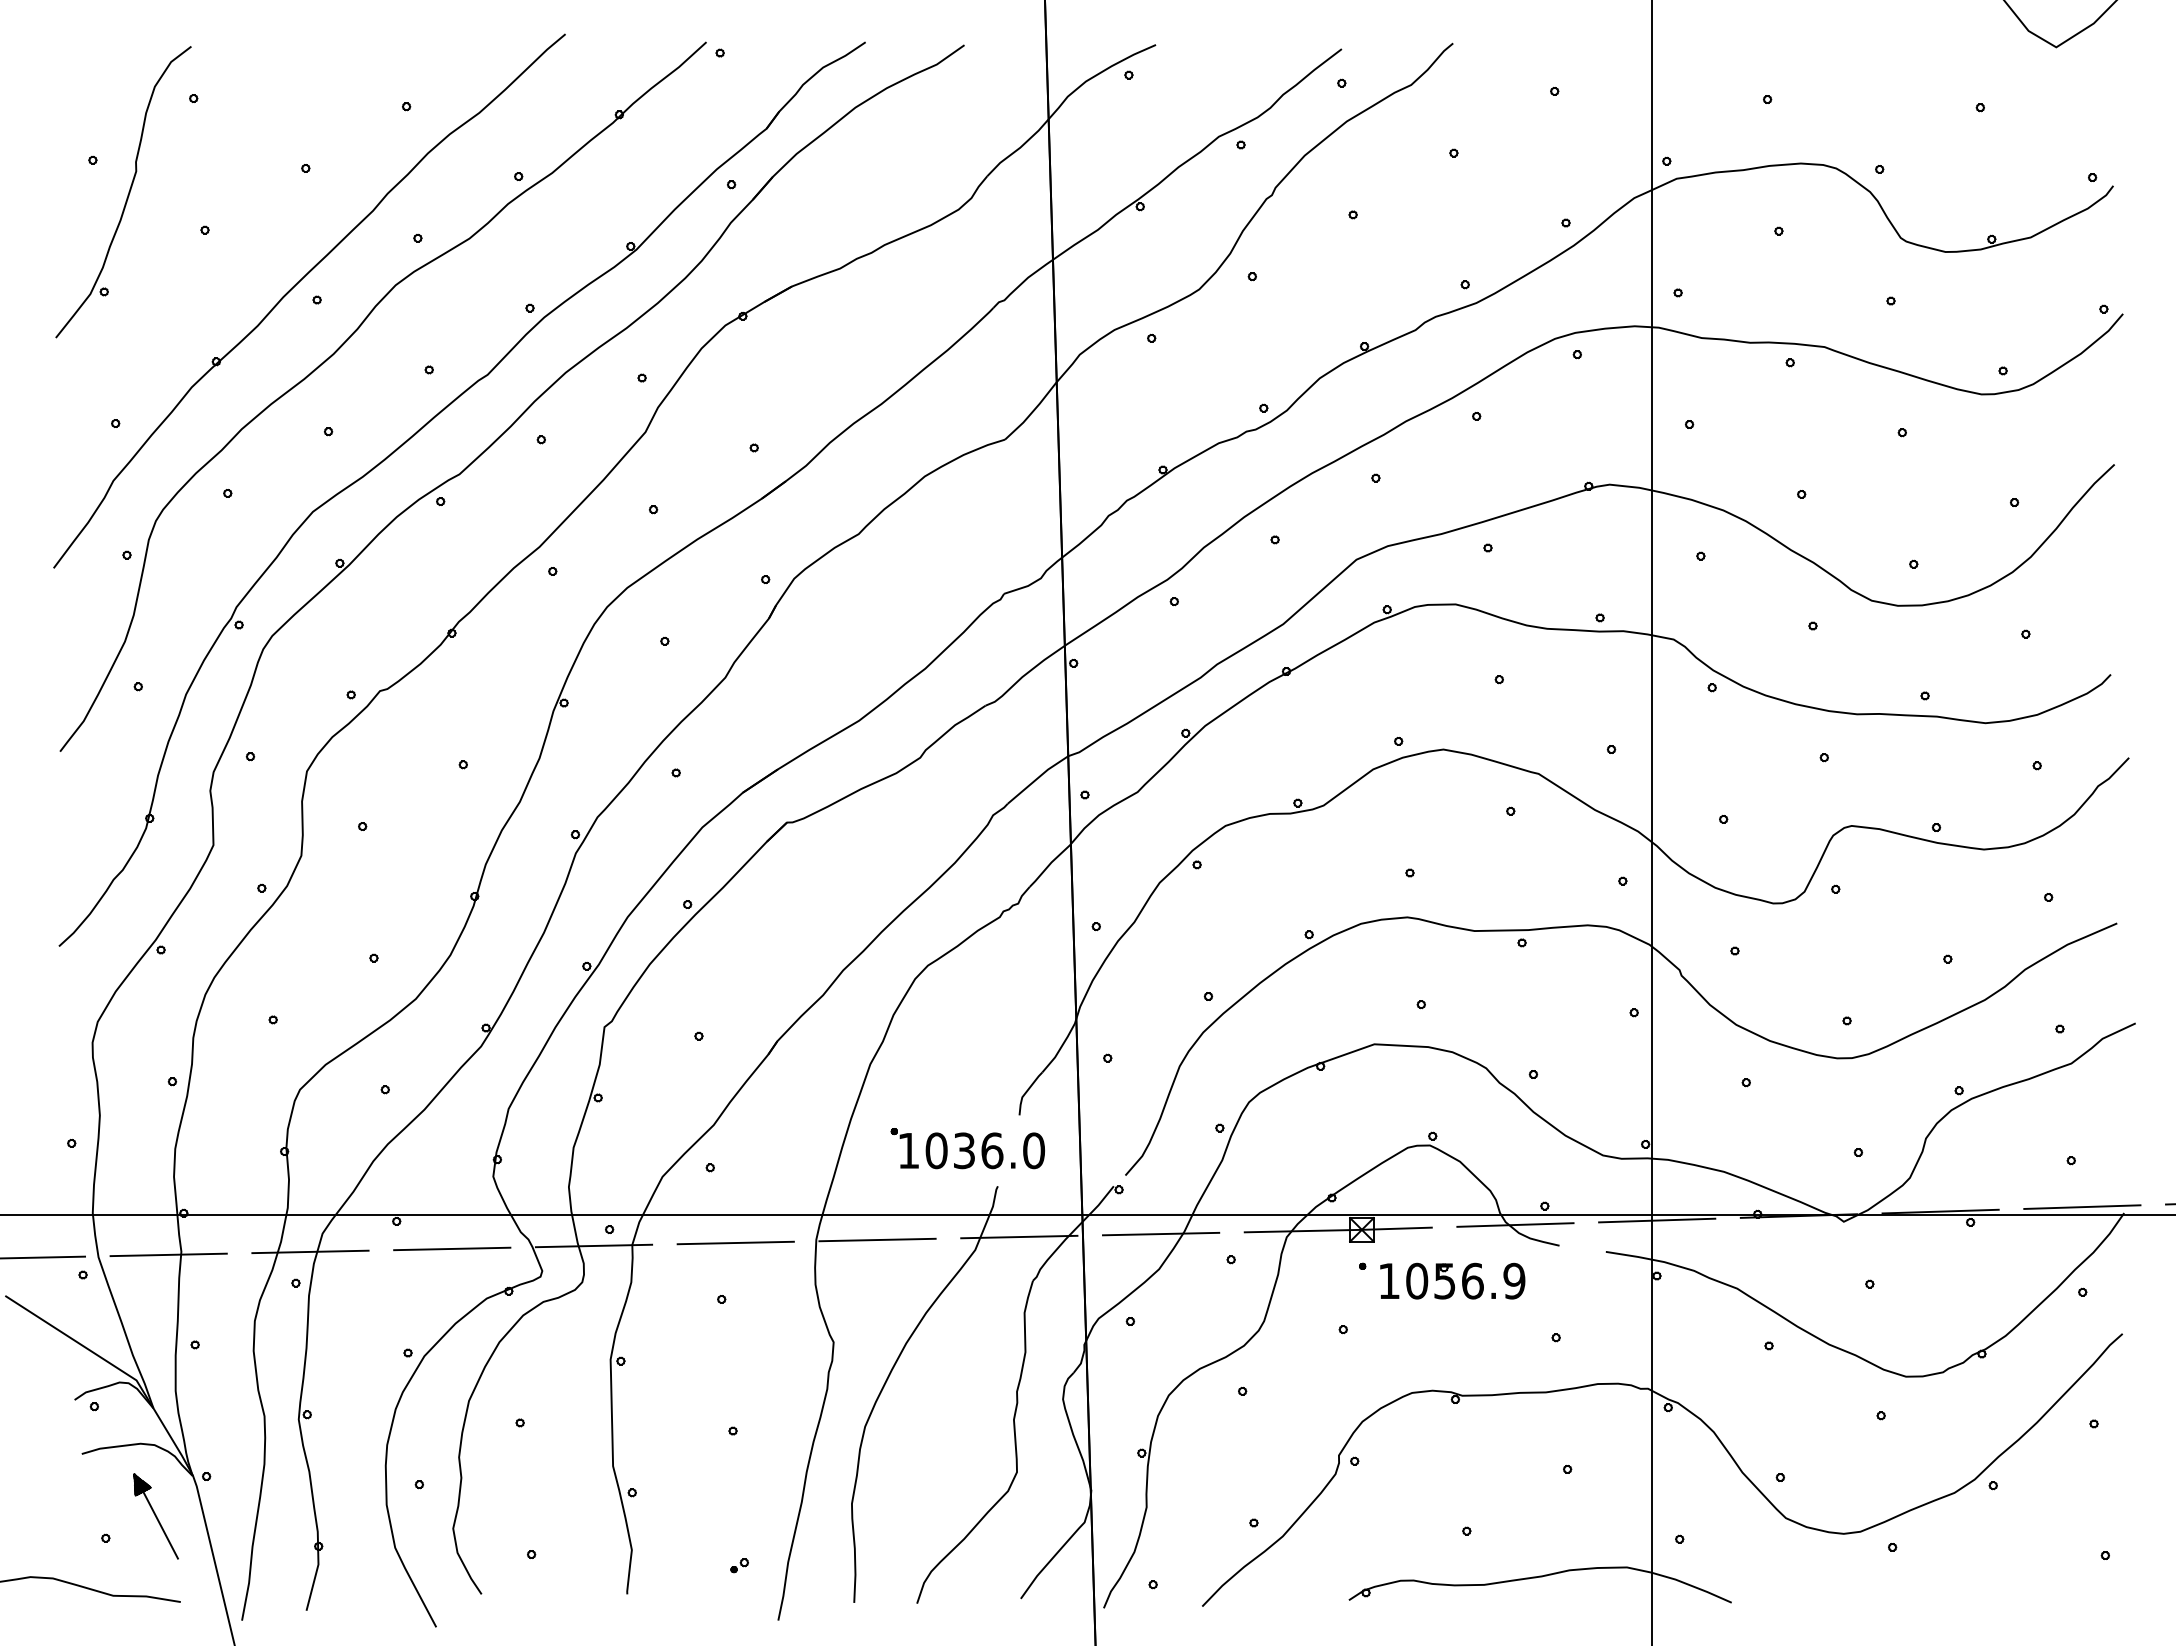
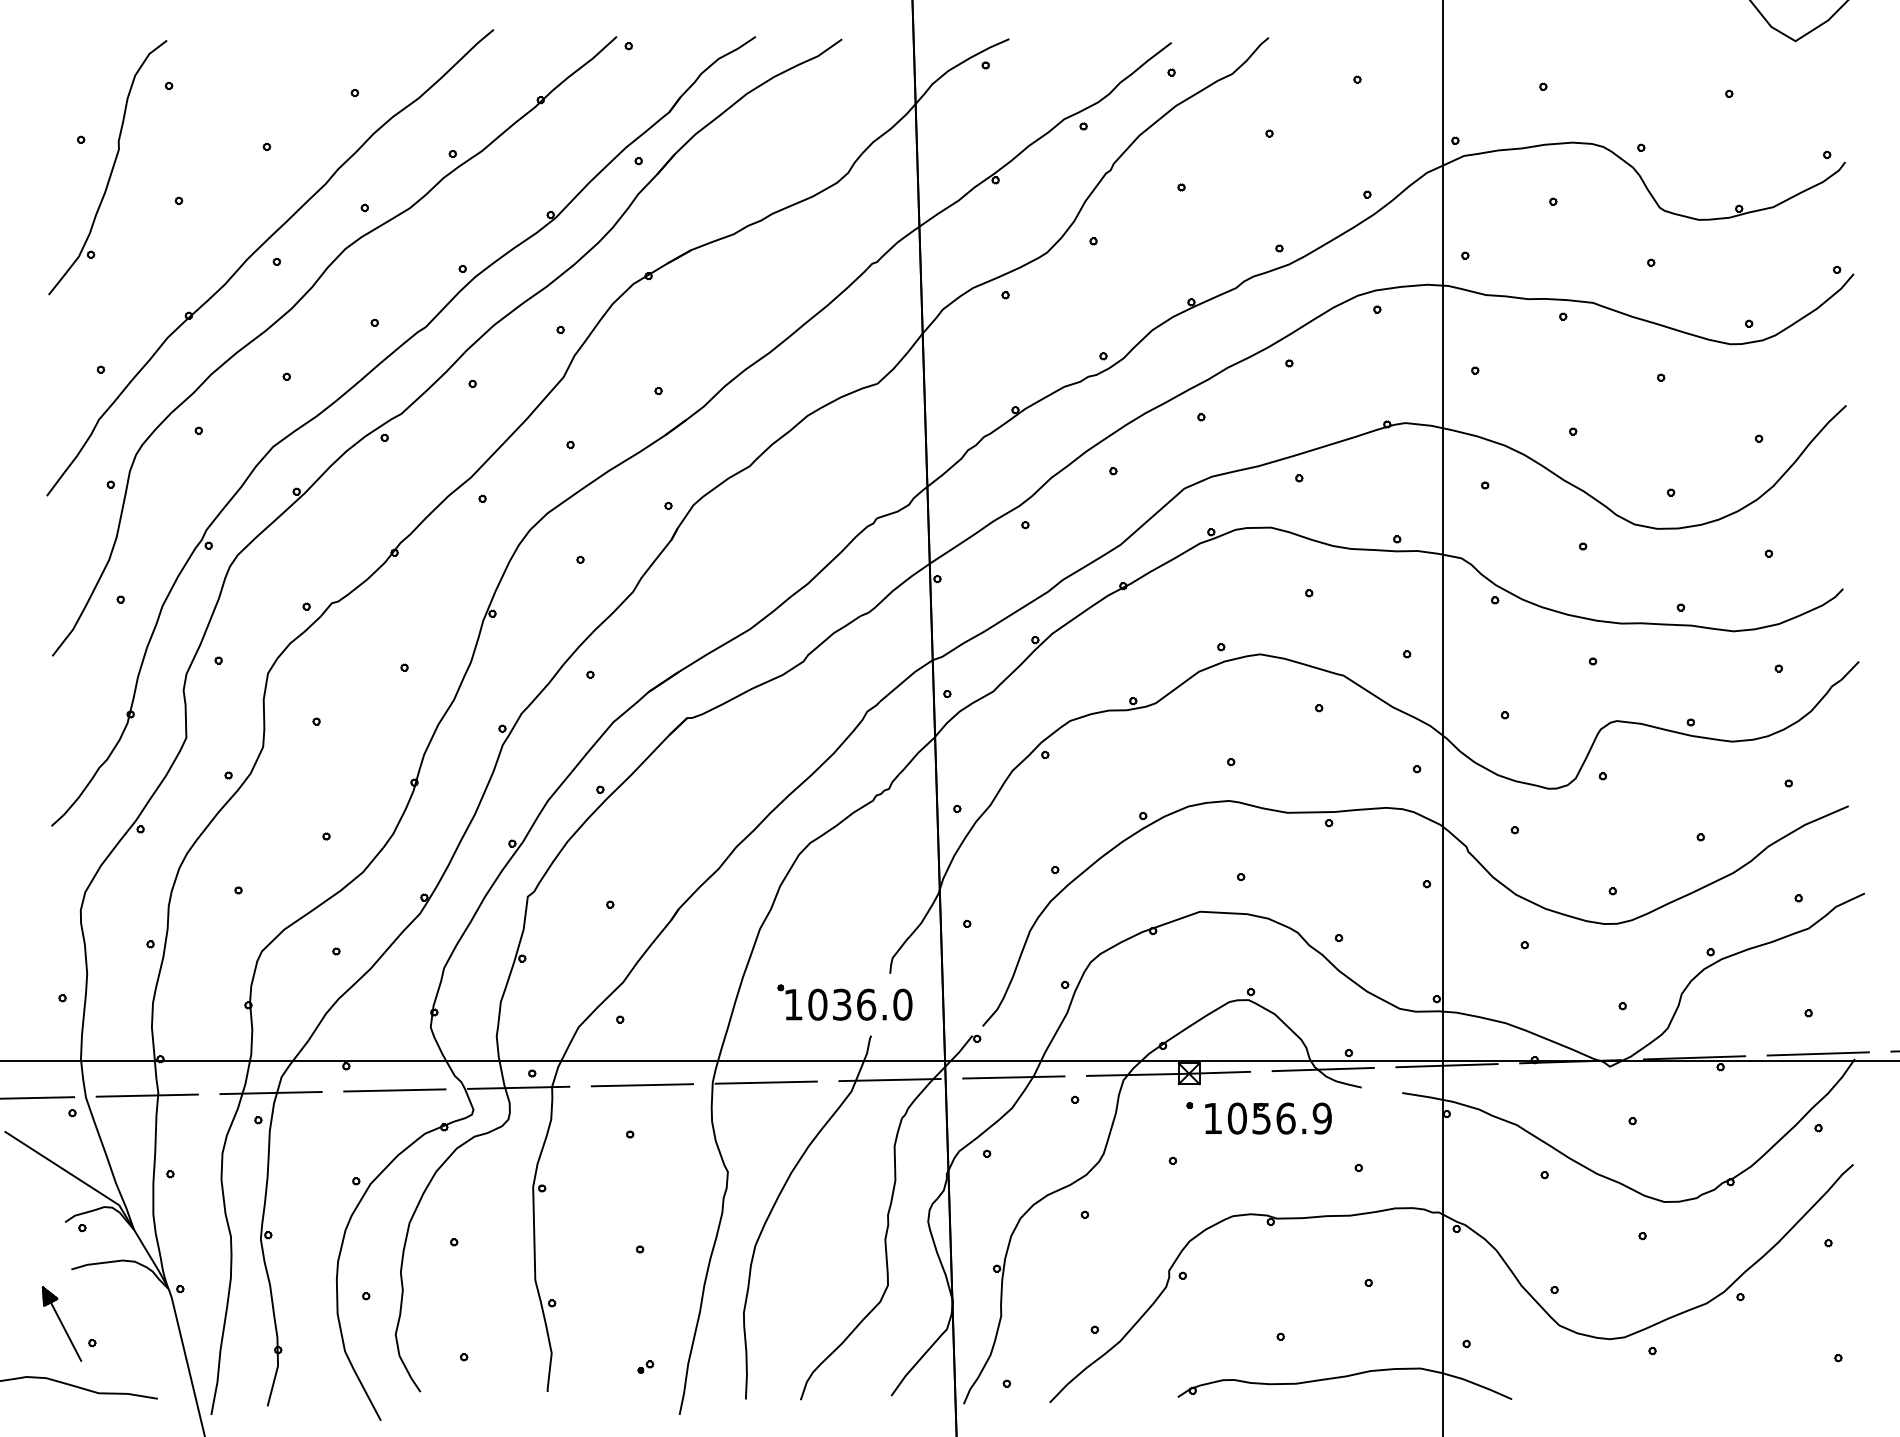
part: (155, 1516) -> (61, 1324), moved

